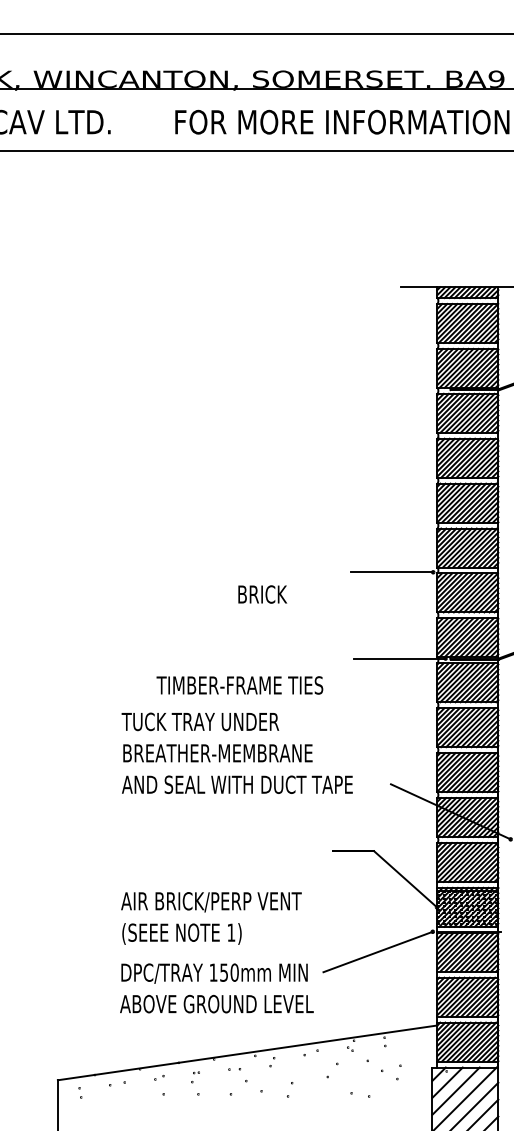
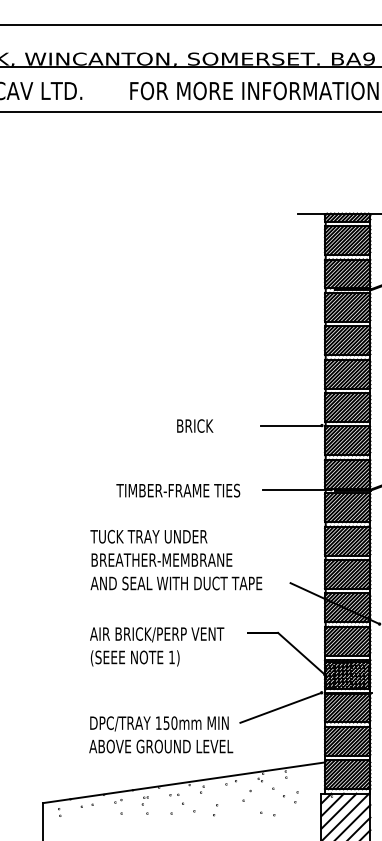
text: (263, 593) -> (195, 425), moved
text: (240, 685) -> (178, 490), moved
text: (211, 917) -> (157, 646), moved

